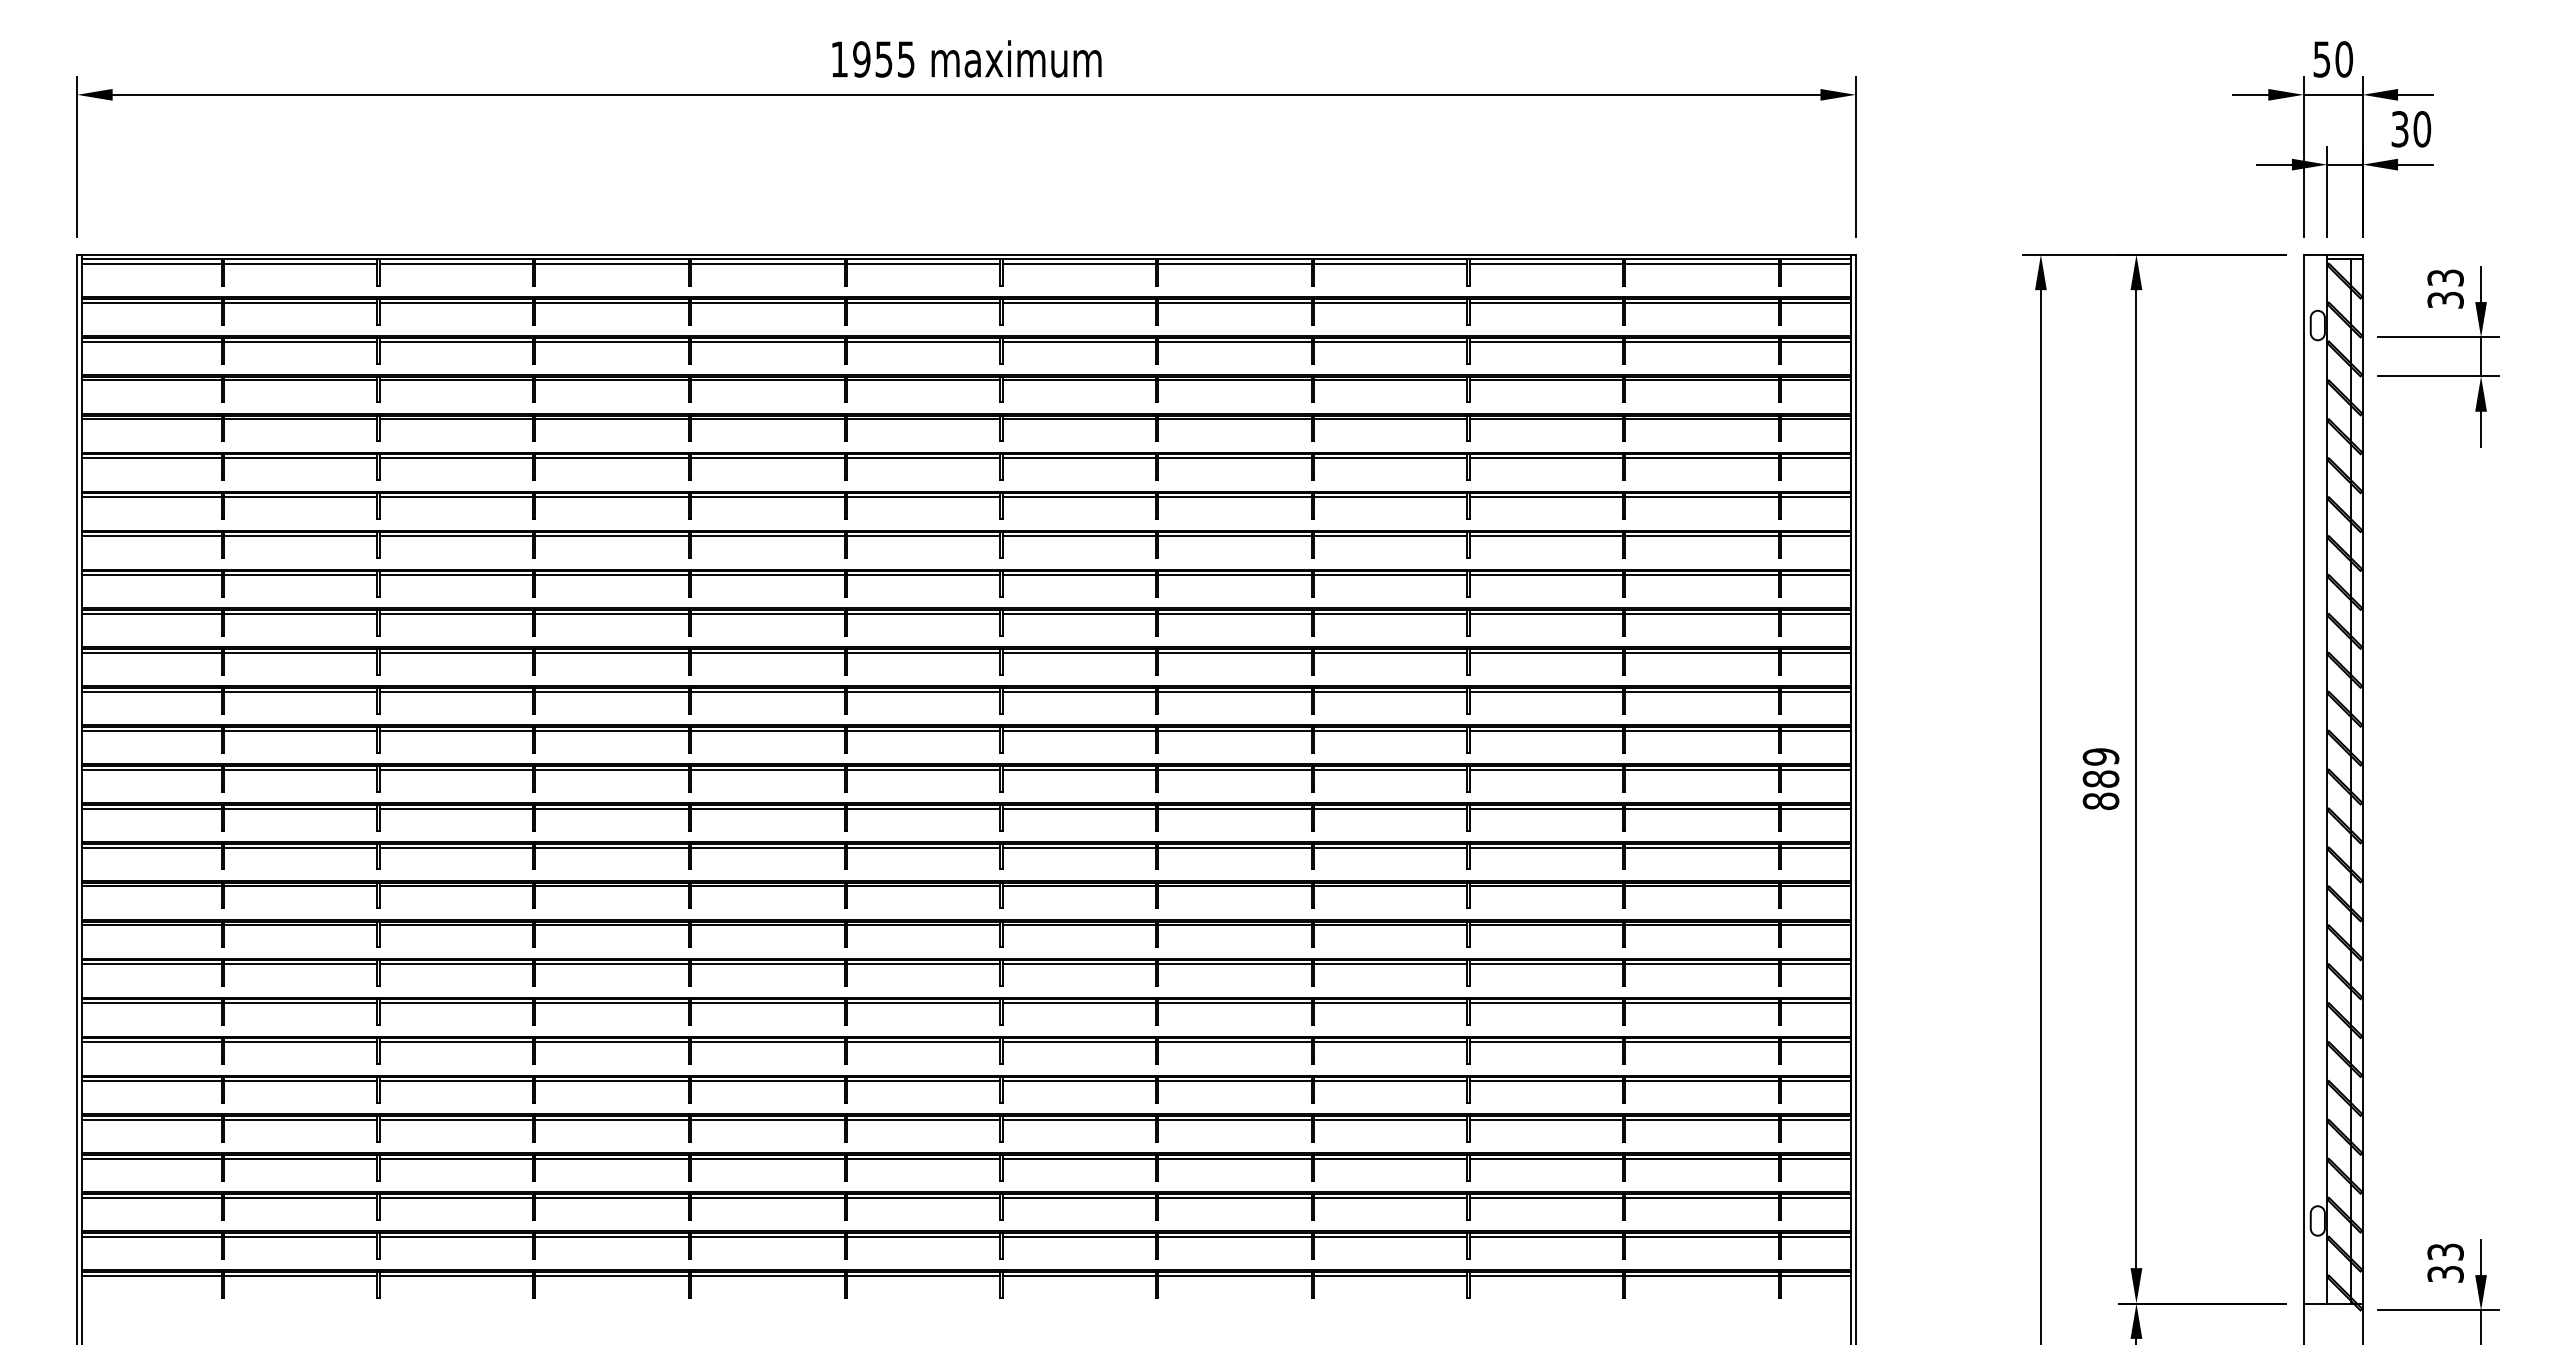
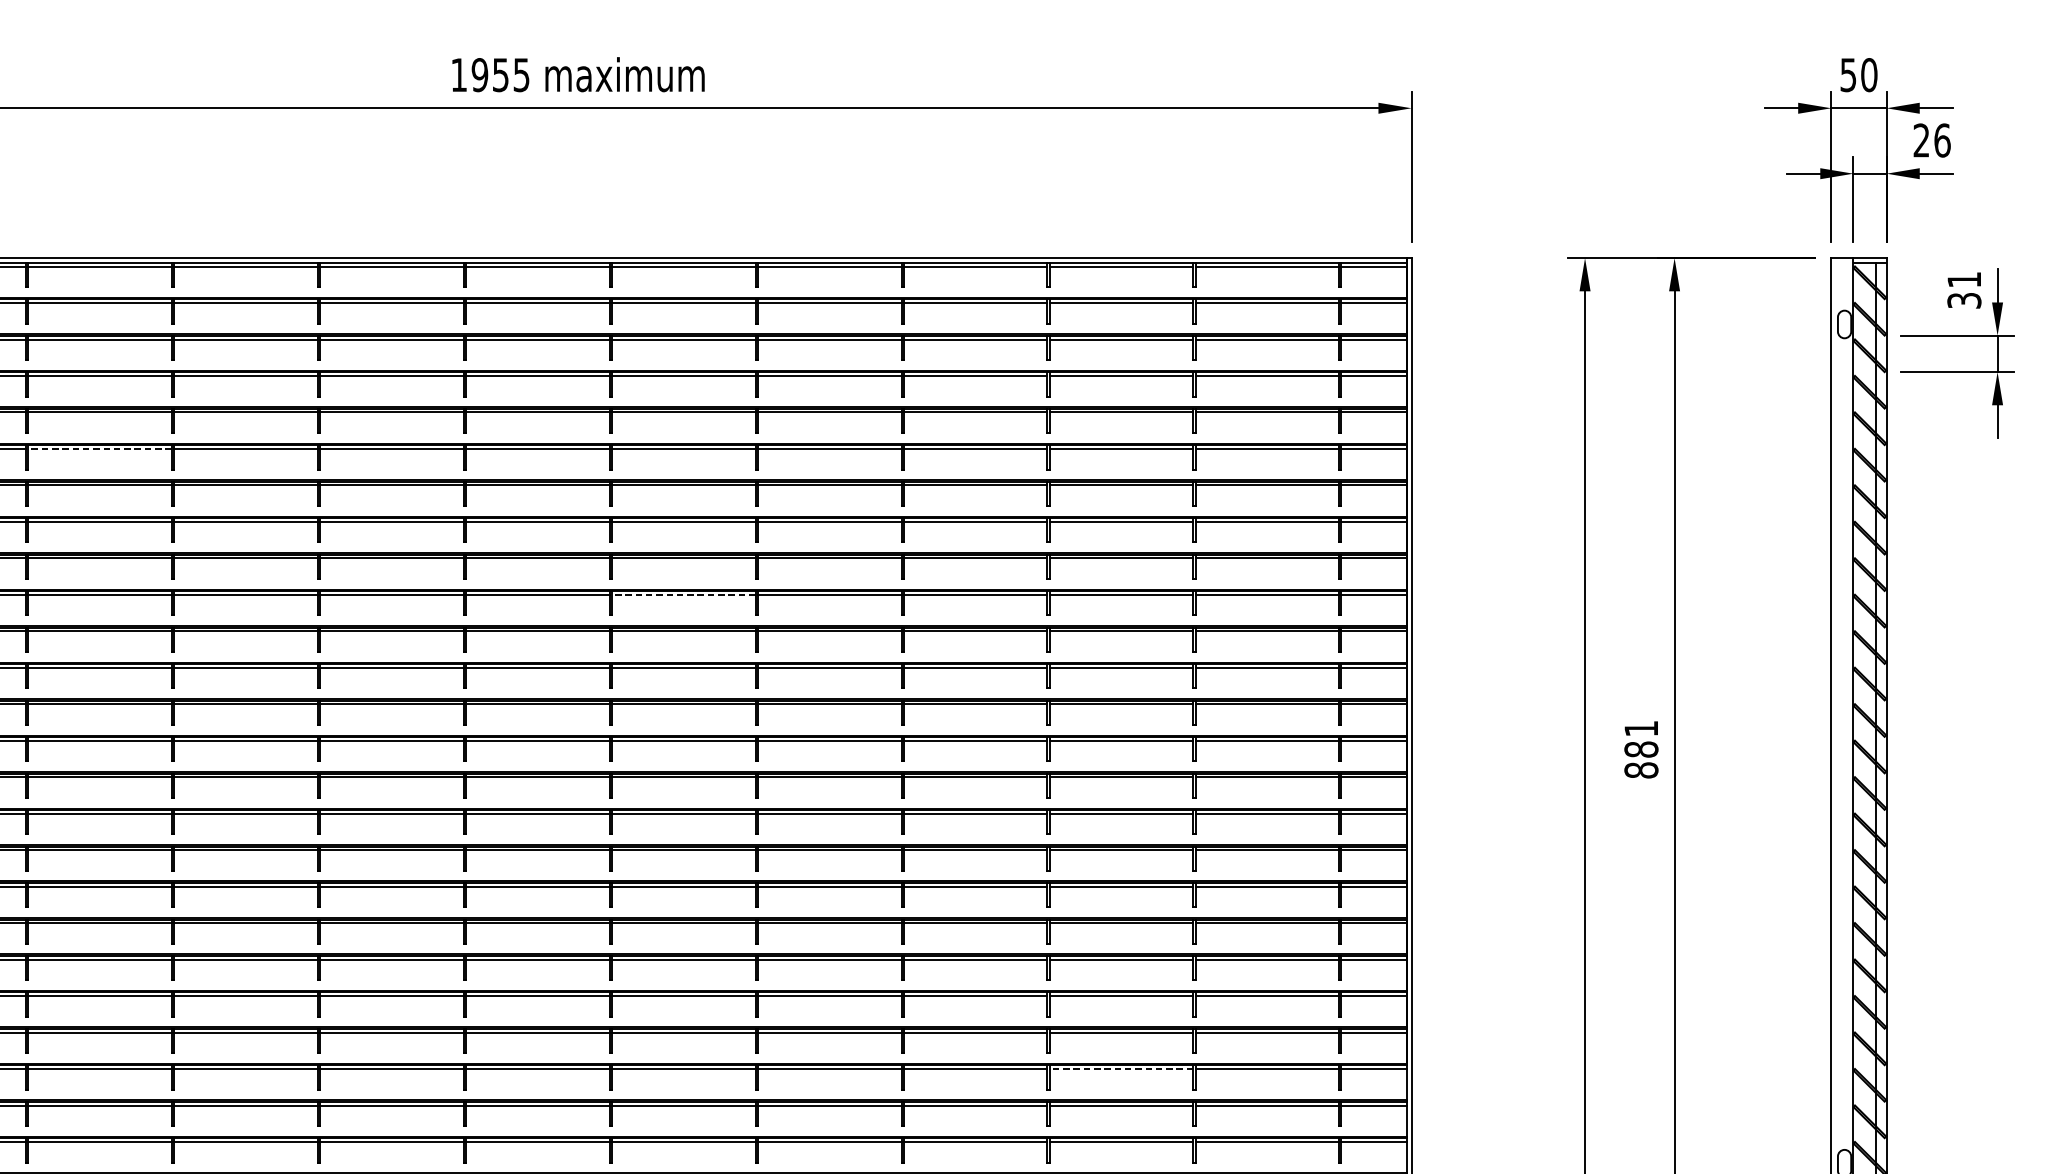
text: (2411, 129) -> (1932, 140), 30 -> 26
text: (2445, 277) -> (1964, 279), 33 -> 31
line: (456, 458) -> (100, 449), solid -> dashed
line: (1079, 614) -> (684, 595), solid -> dashed
text: (2100, 756) -> (1640, 728), 889 -> 881
line: (1546, 1120) -> (1121, 1069), solid -> dashed

